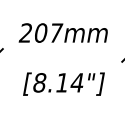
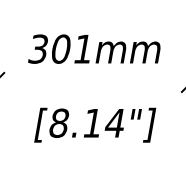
text: (40, 32) -> (60, 48), 207mm -> 301mm

